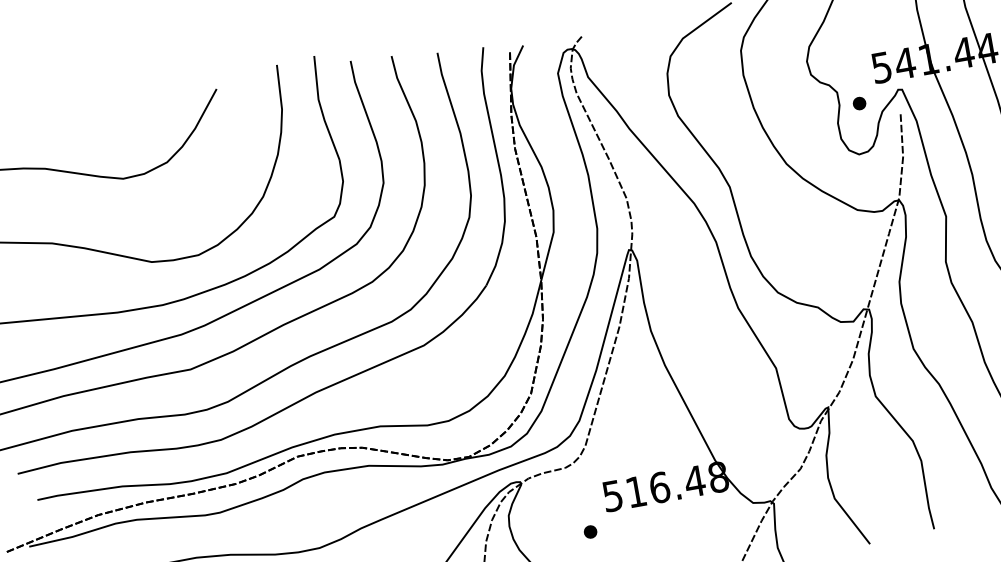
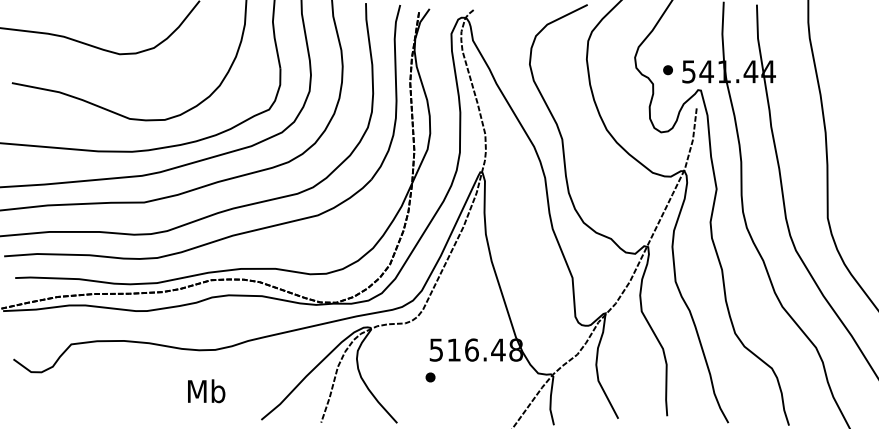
part: (858, 104) -> (667, 70), moved
part: (590, 532) -> (430, 377), moved

